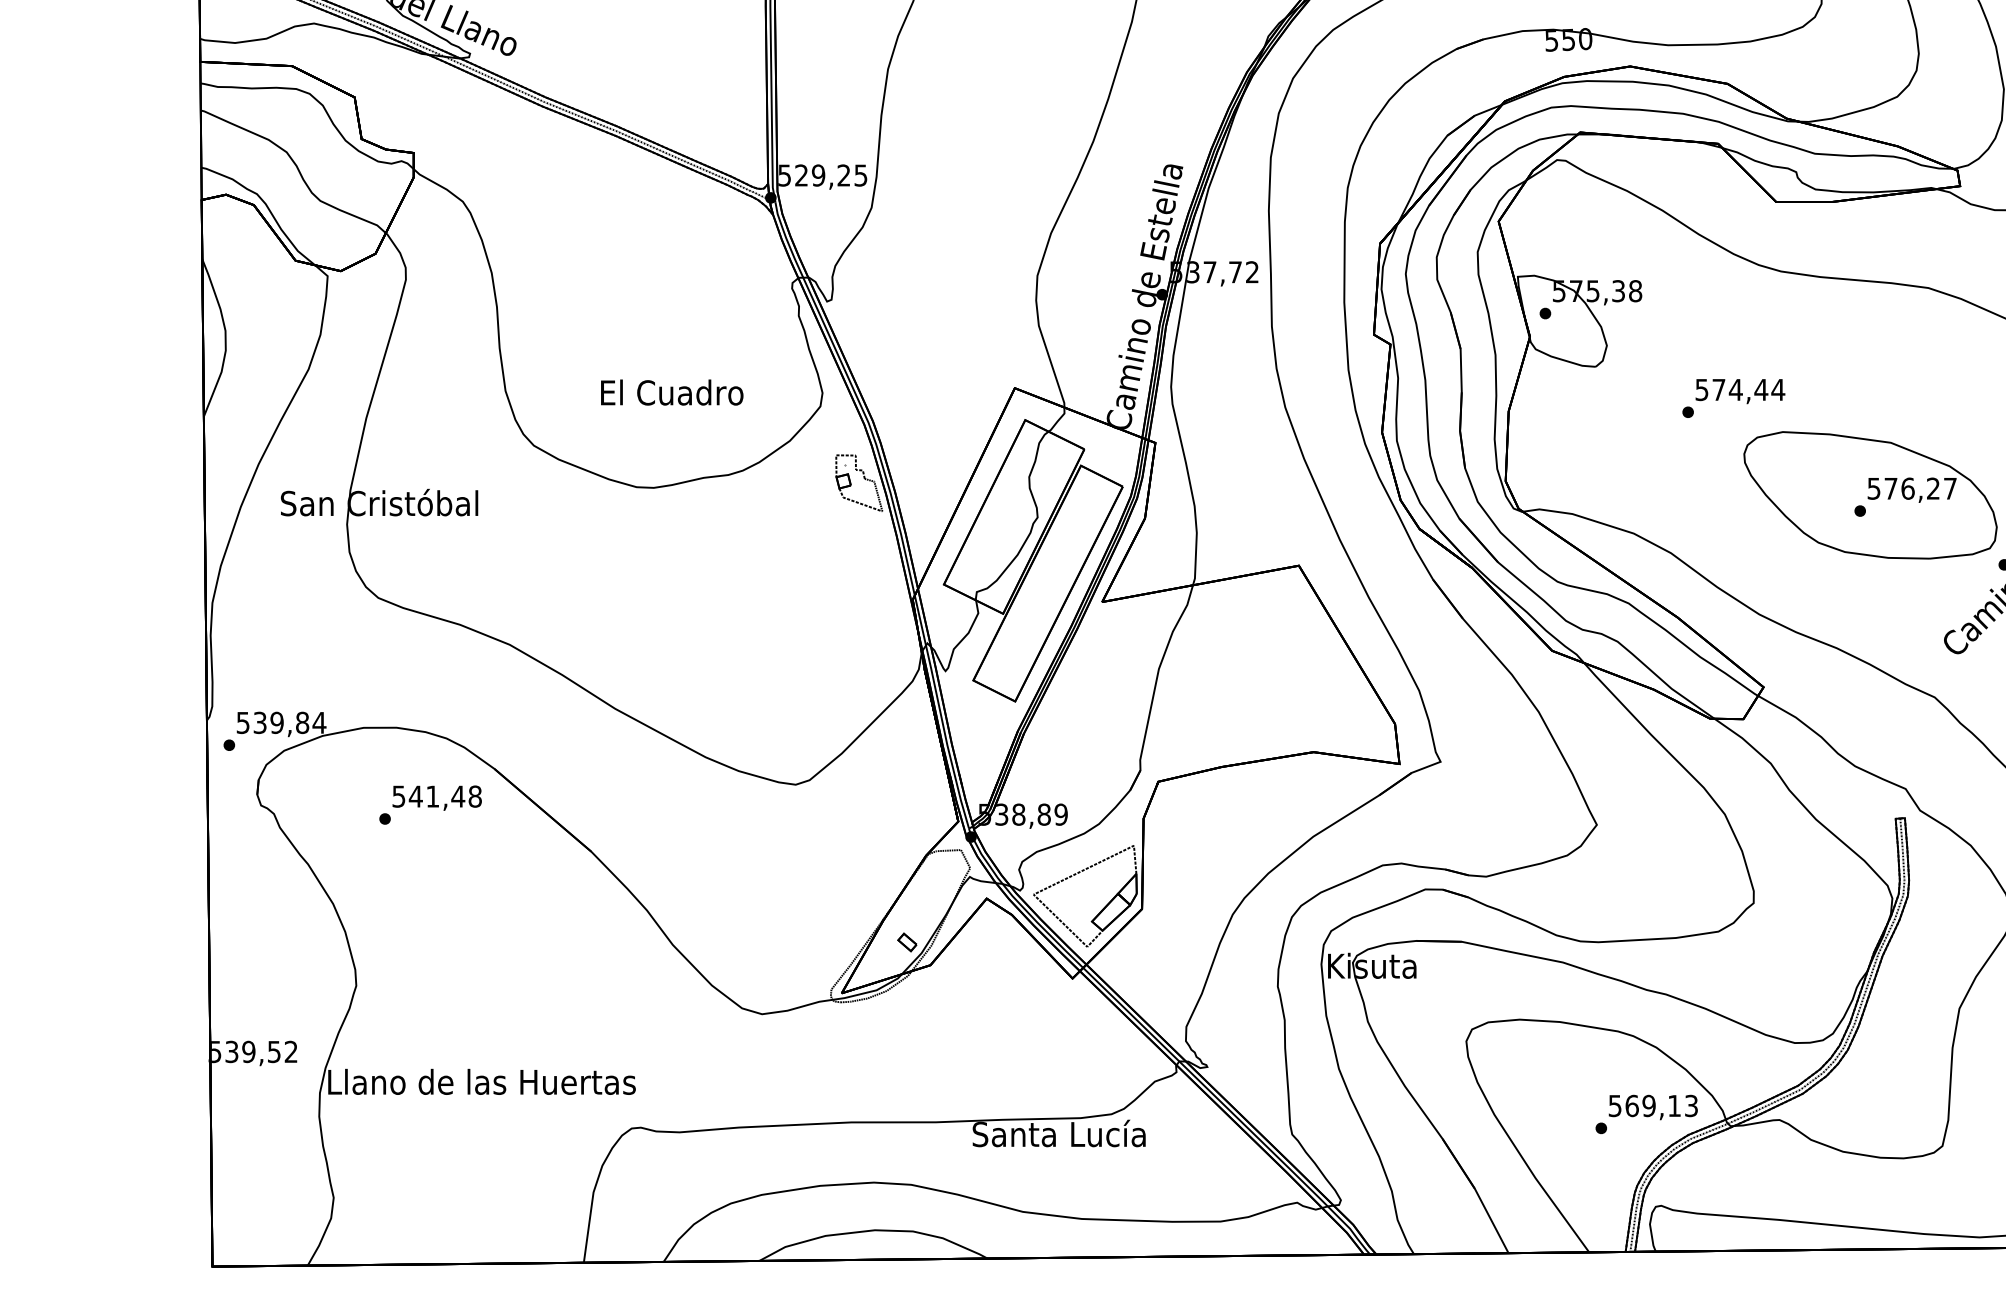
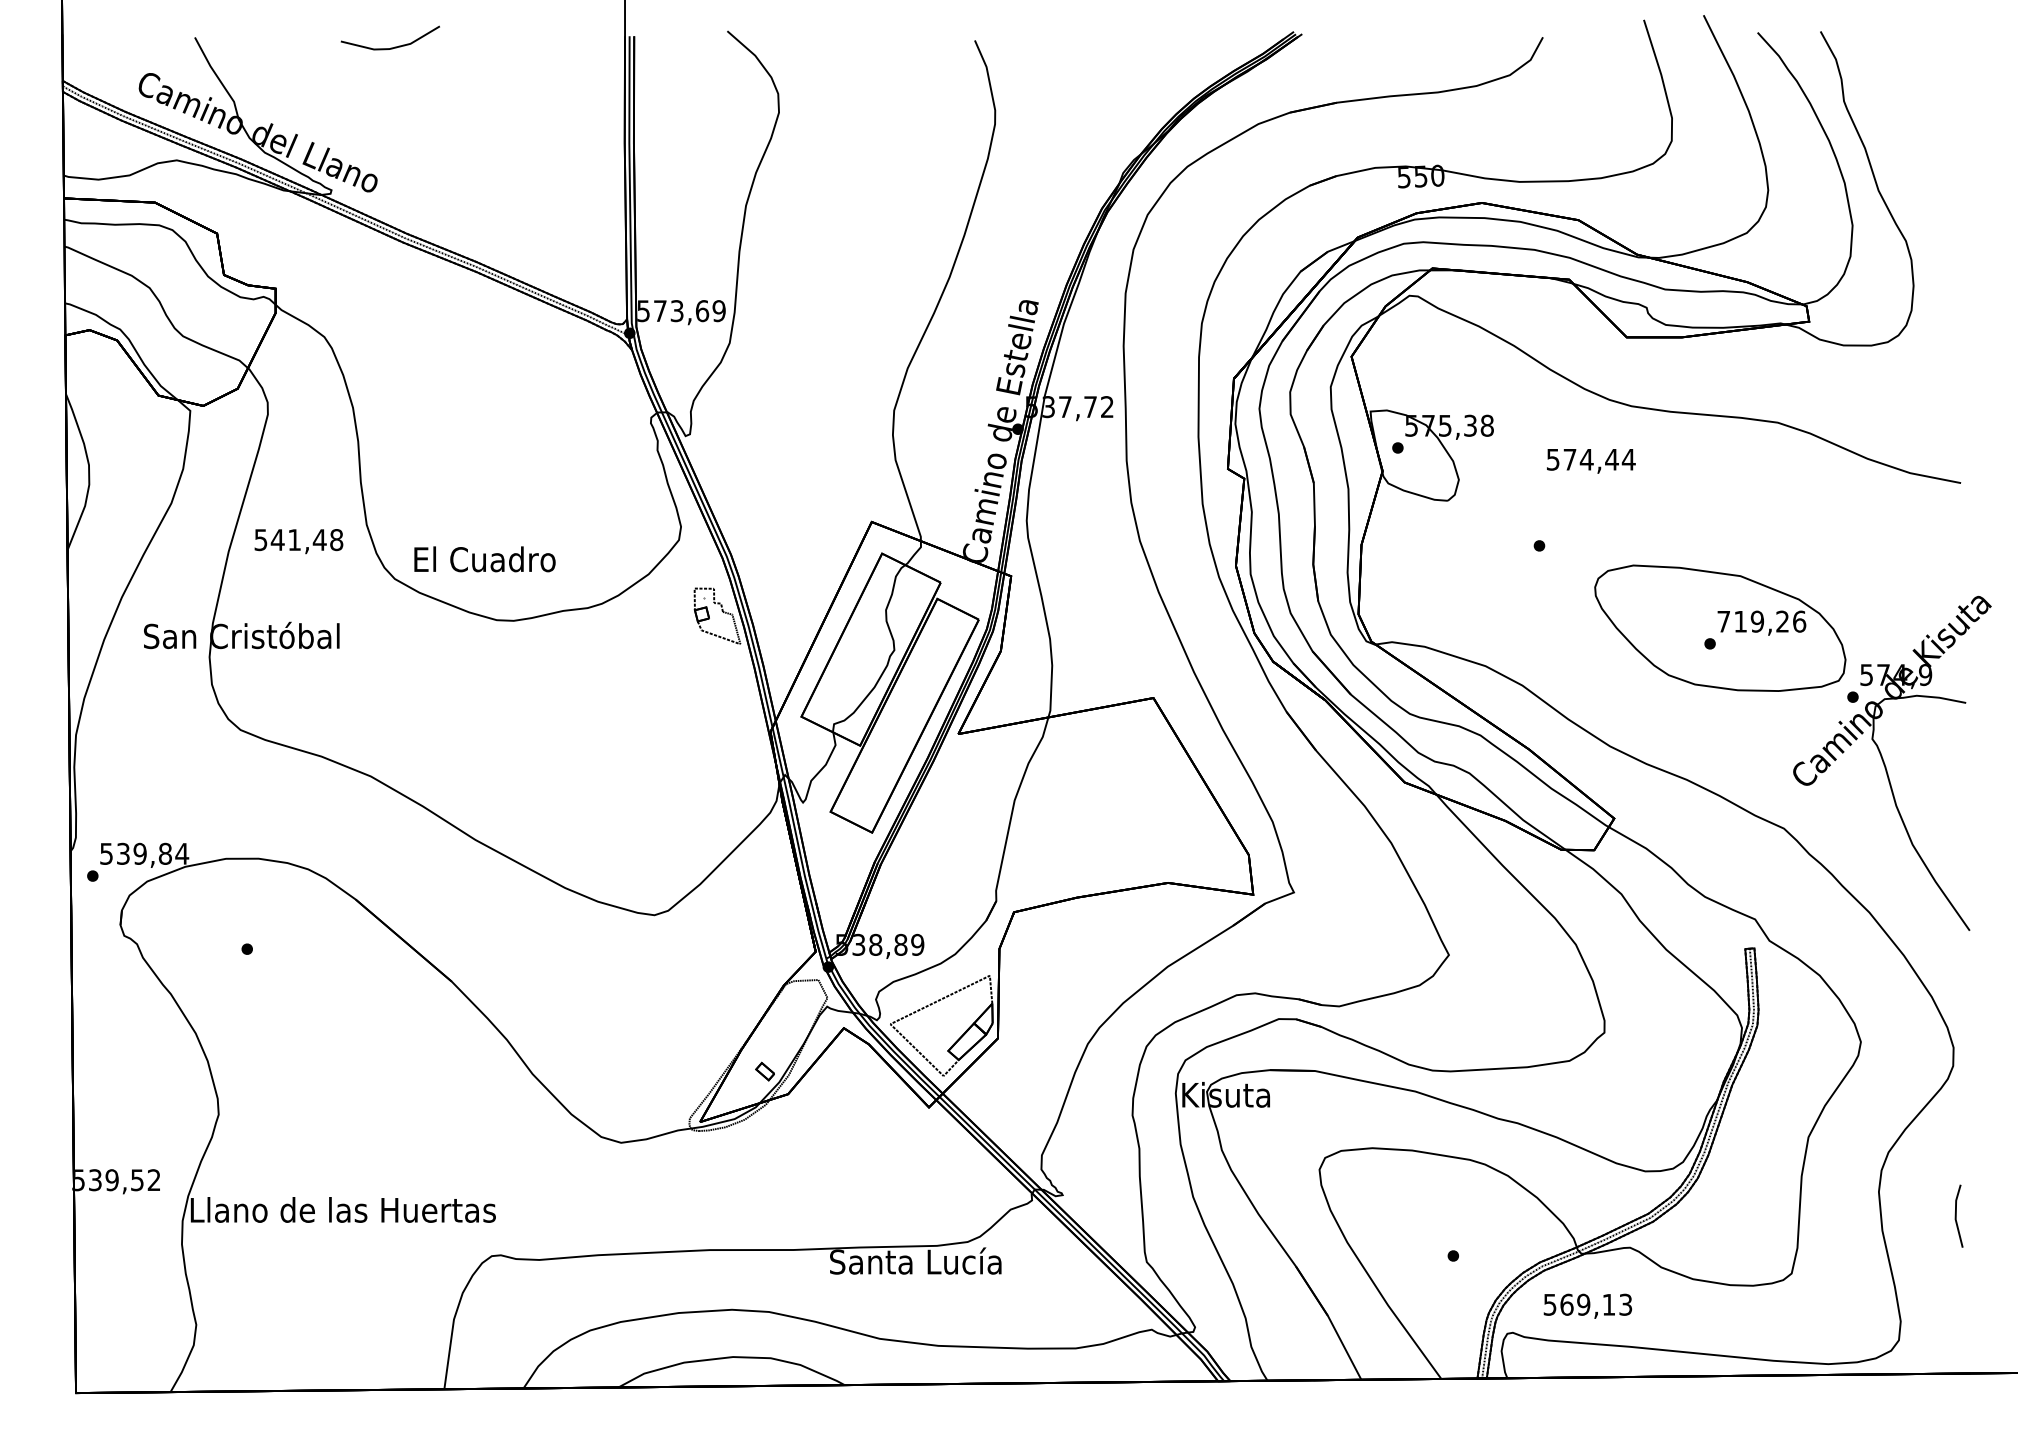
text: (831, 175) -> (689, 311), 529,25 -> 573,69
text: (1740, 391) -> (1591, 461), moved
text: (671, 392) -> (484, 559), moved
text: (1912, 488) -> (1761, 621), 576,27 -> 719,26
text: (436, 798) -> (298, 541), moved
text: (1652, 1106) -> (1587, 1305), moved

